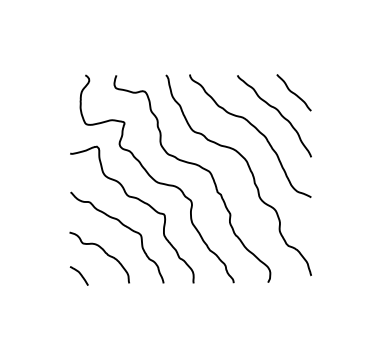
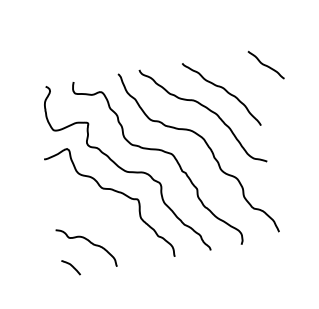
curve: (293, 92) -> (265, 64), moved
curve: (125, 227) -> (105, 217), removed

